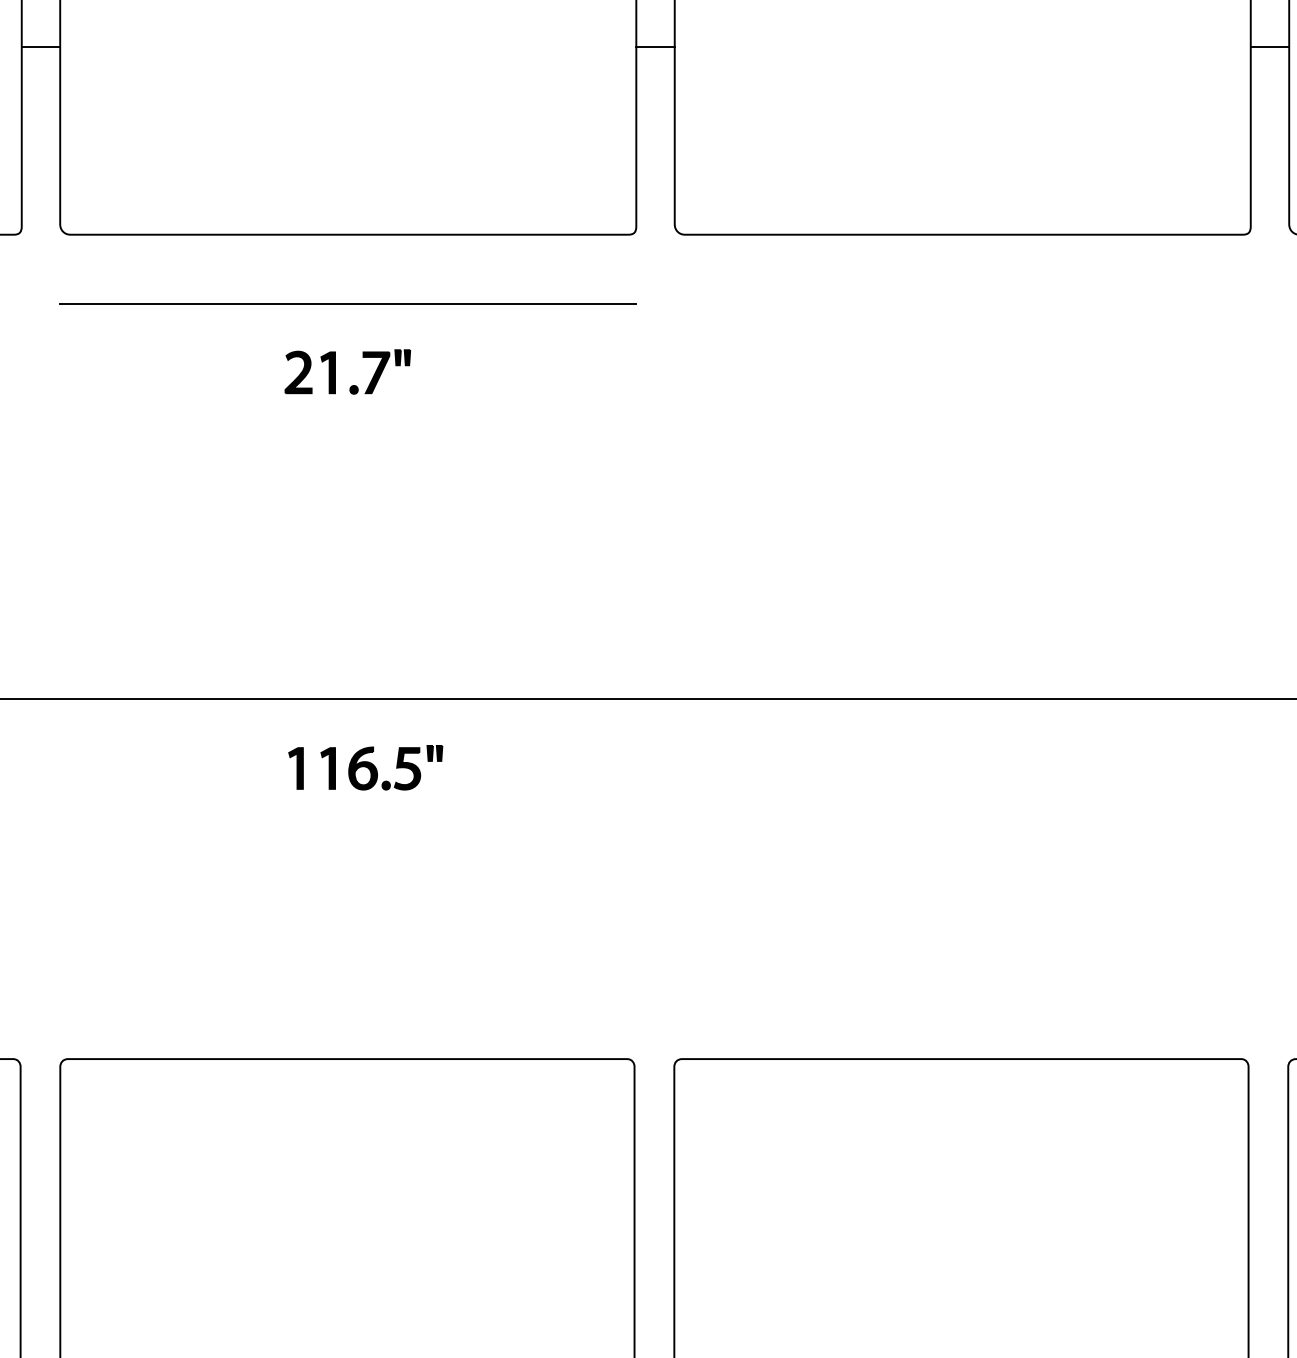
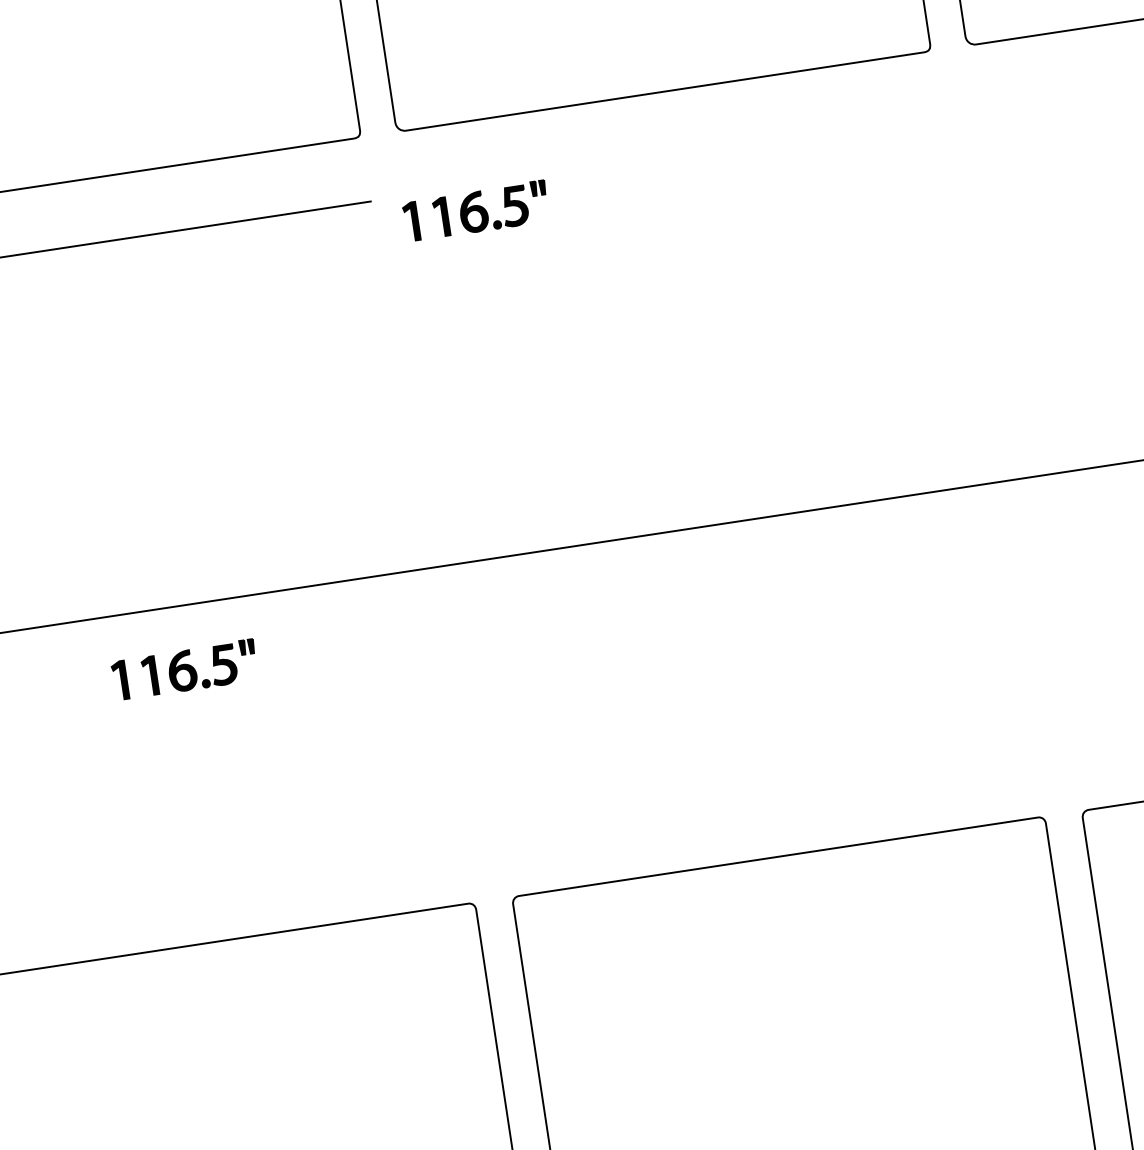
part: (745, 330) -> (475, 211), added
part: (335, 371) -> (101, 306), removed

